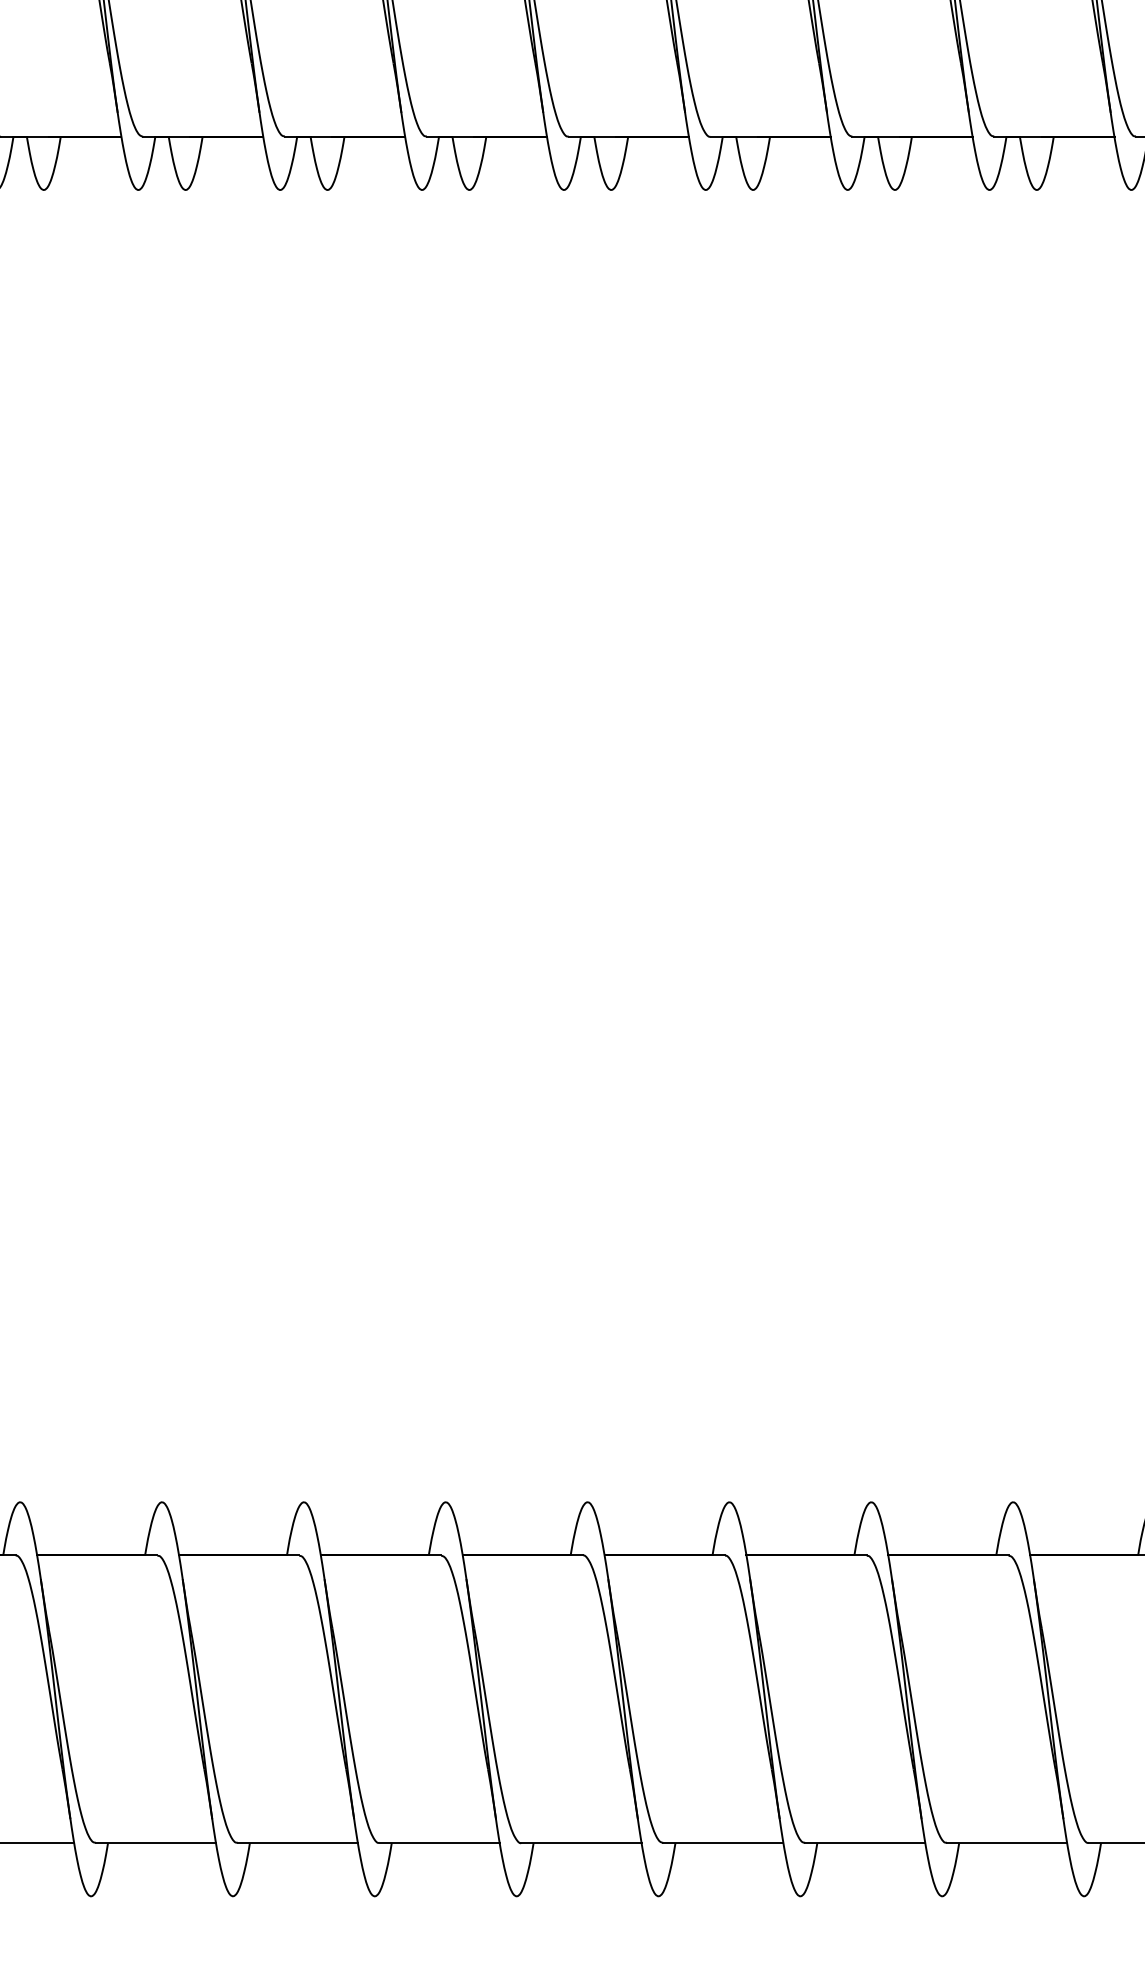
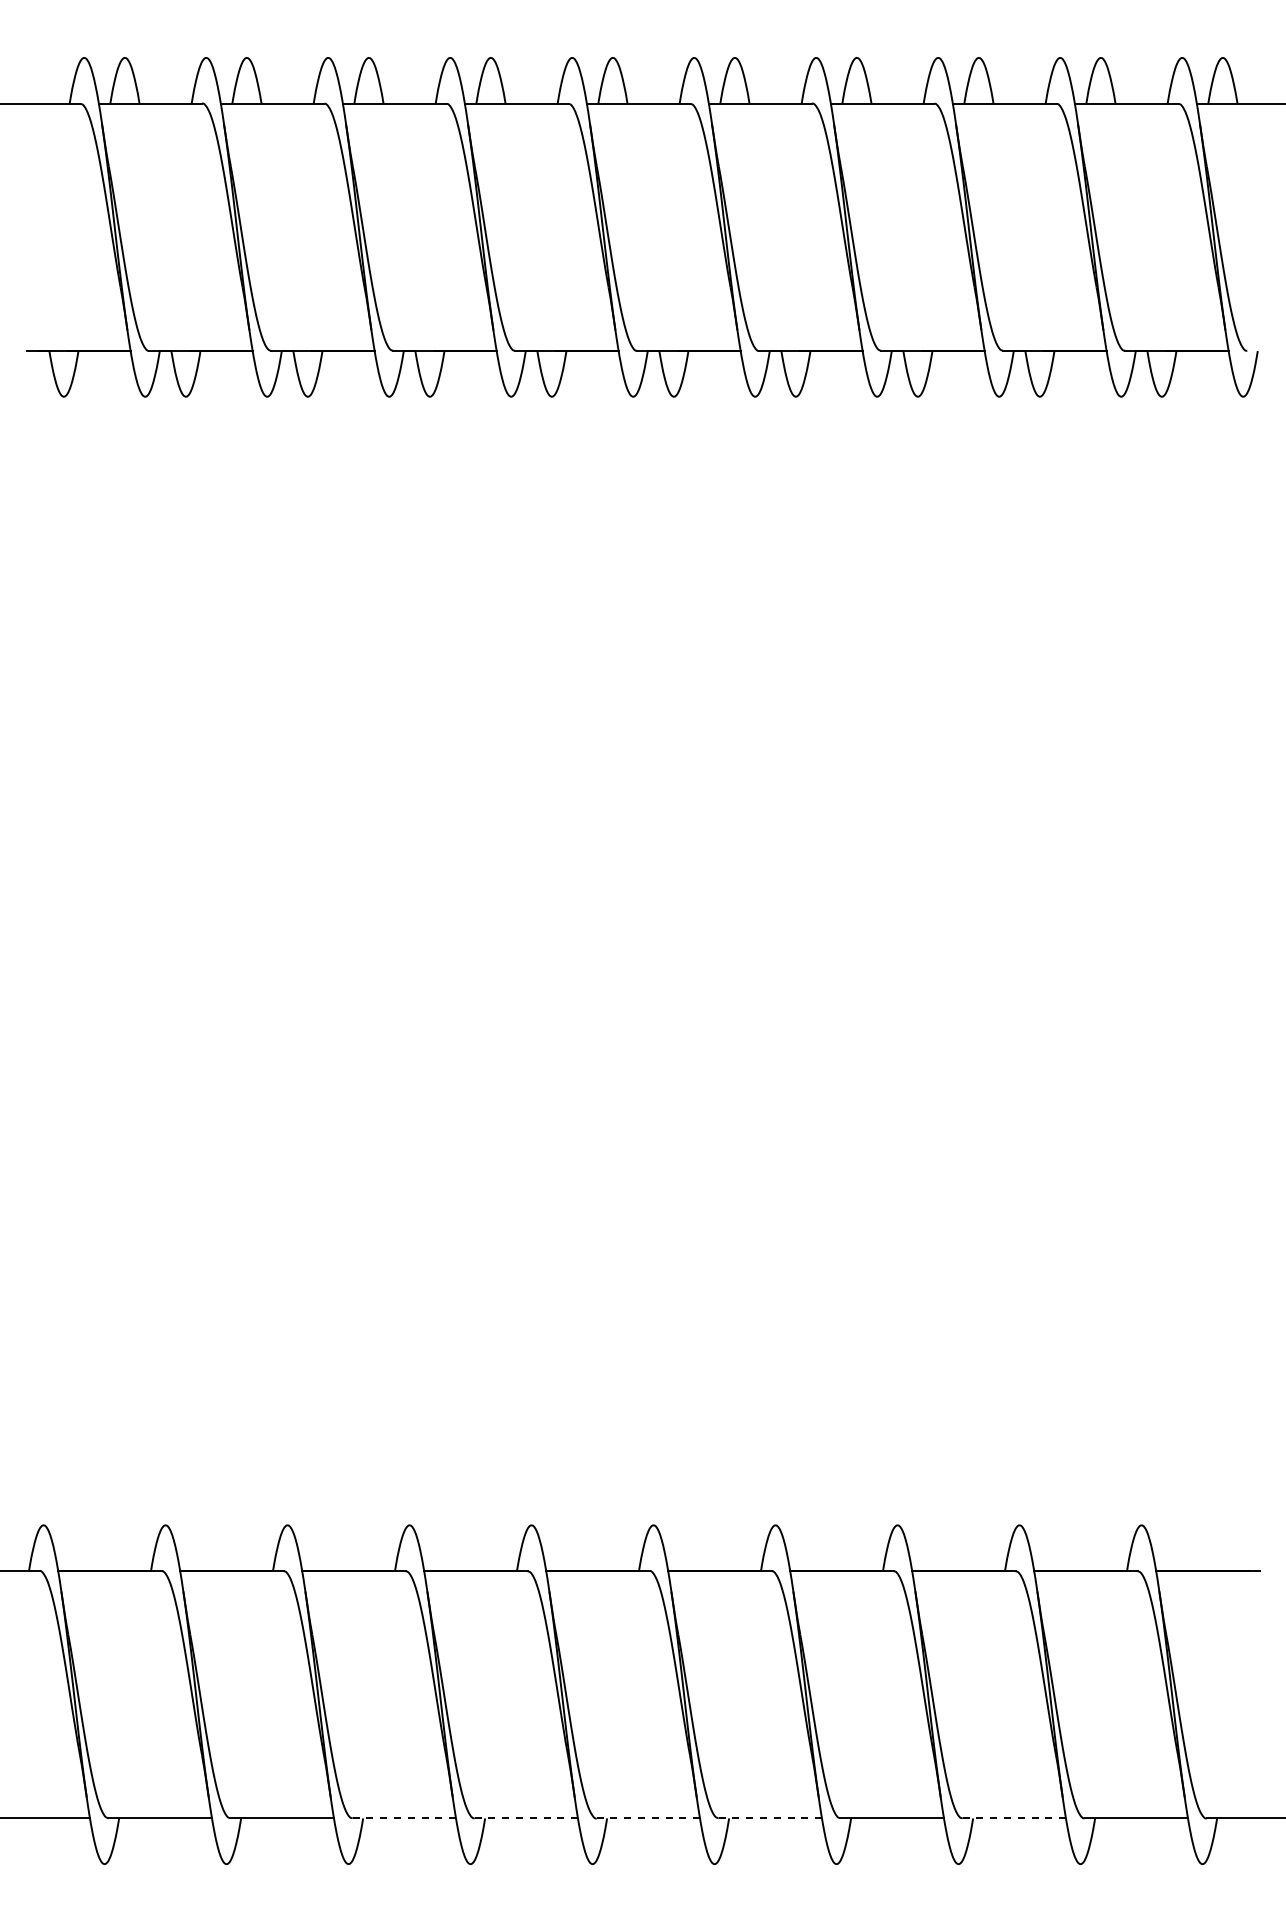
line: (297, 1843) -> (404, 1818), solid -> dashed
line: (439, 1843) -> (526, 1818), solid -> dashed
line: (581, 1843) -> (648, 1818), solid -> dashed
line: (723, 1843) -> (770, 1818), solid -> dashed
line: (1007, 1843) -> (1014, 1818), solid -> dashed

